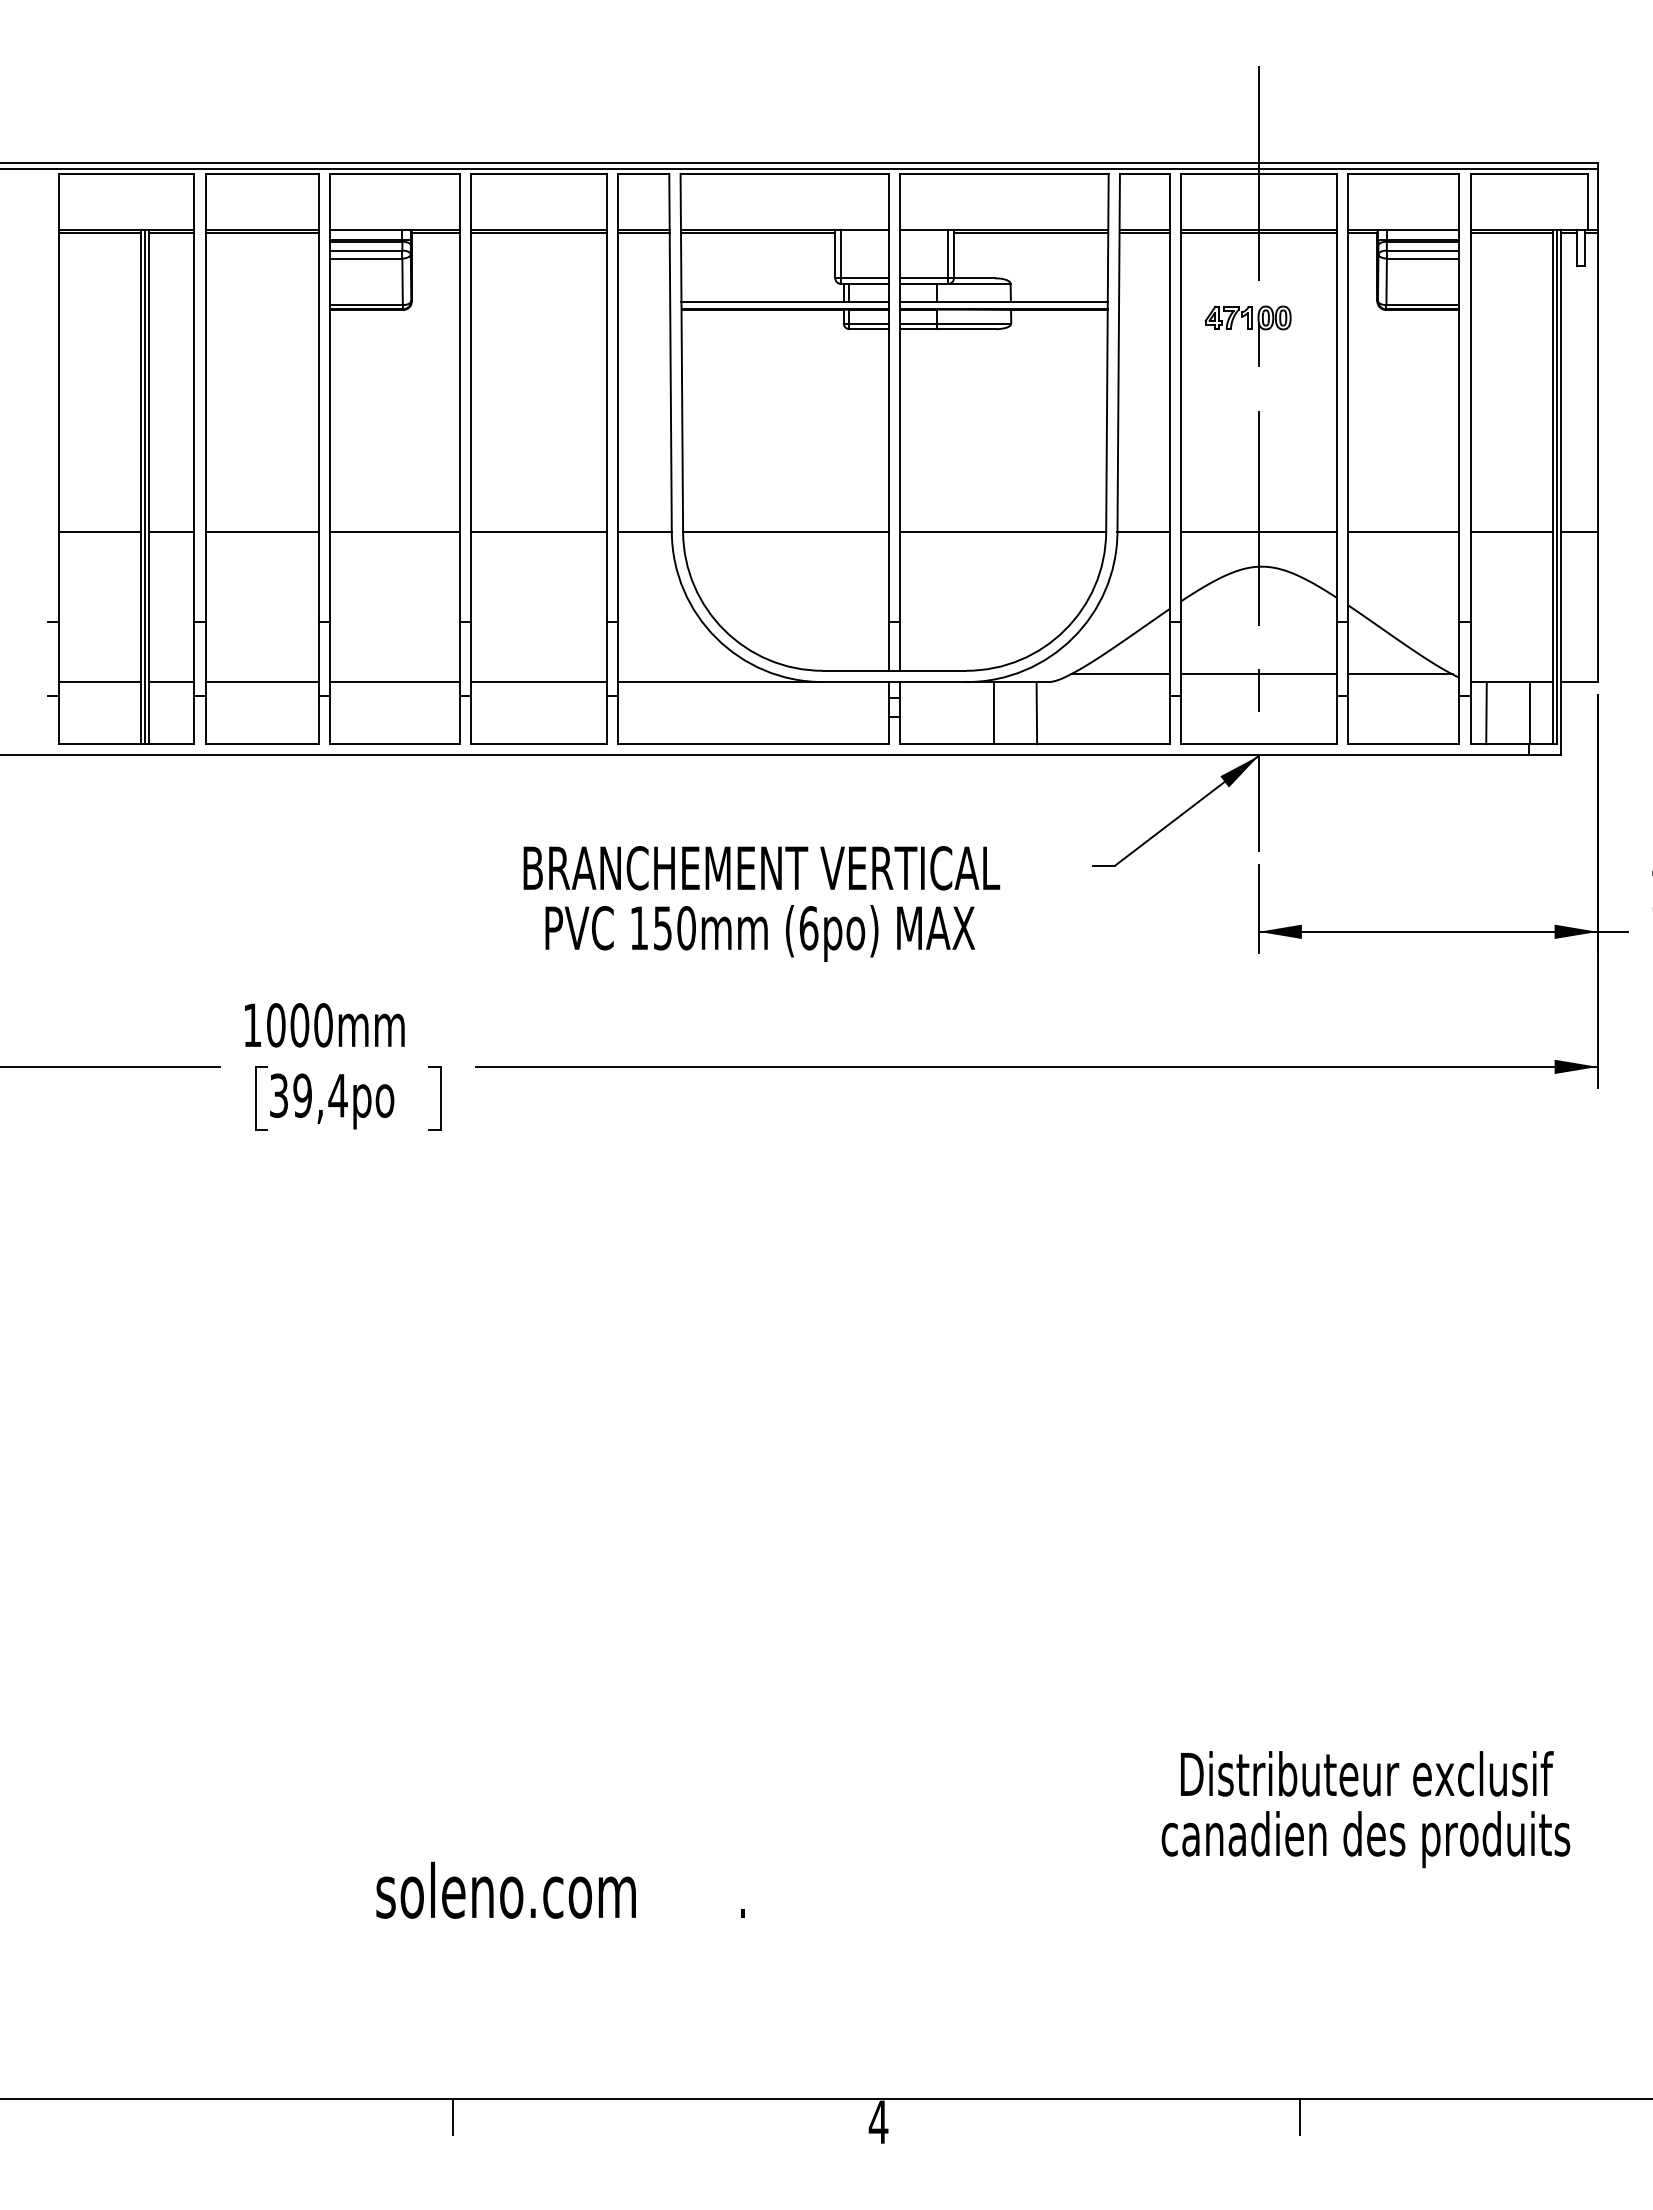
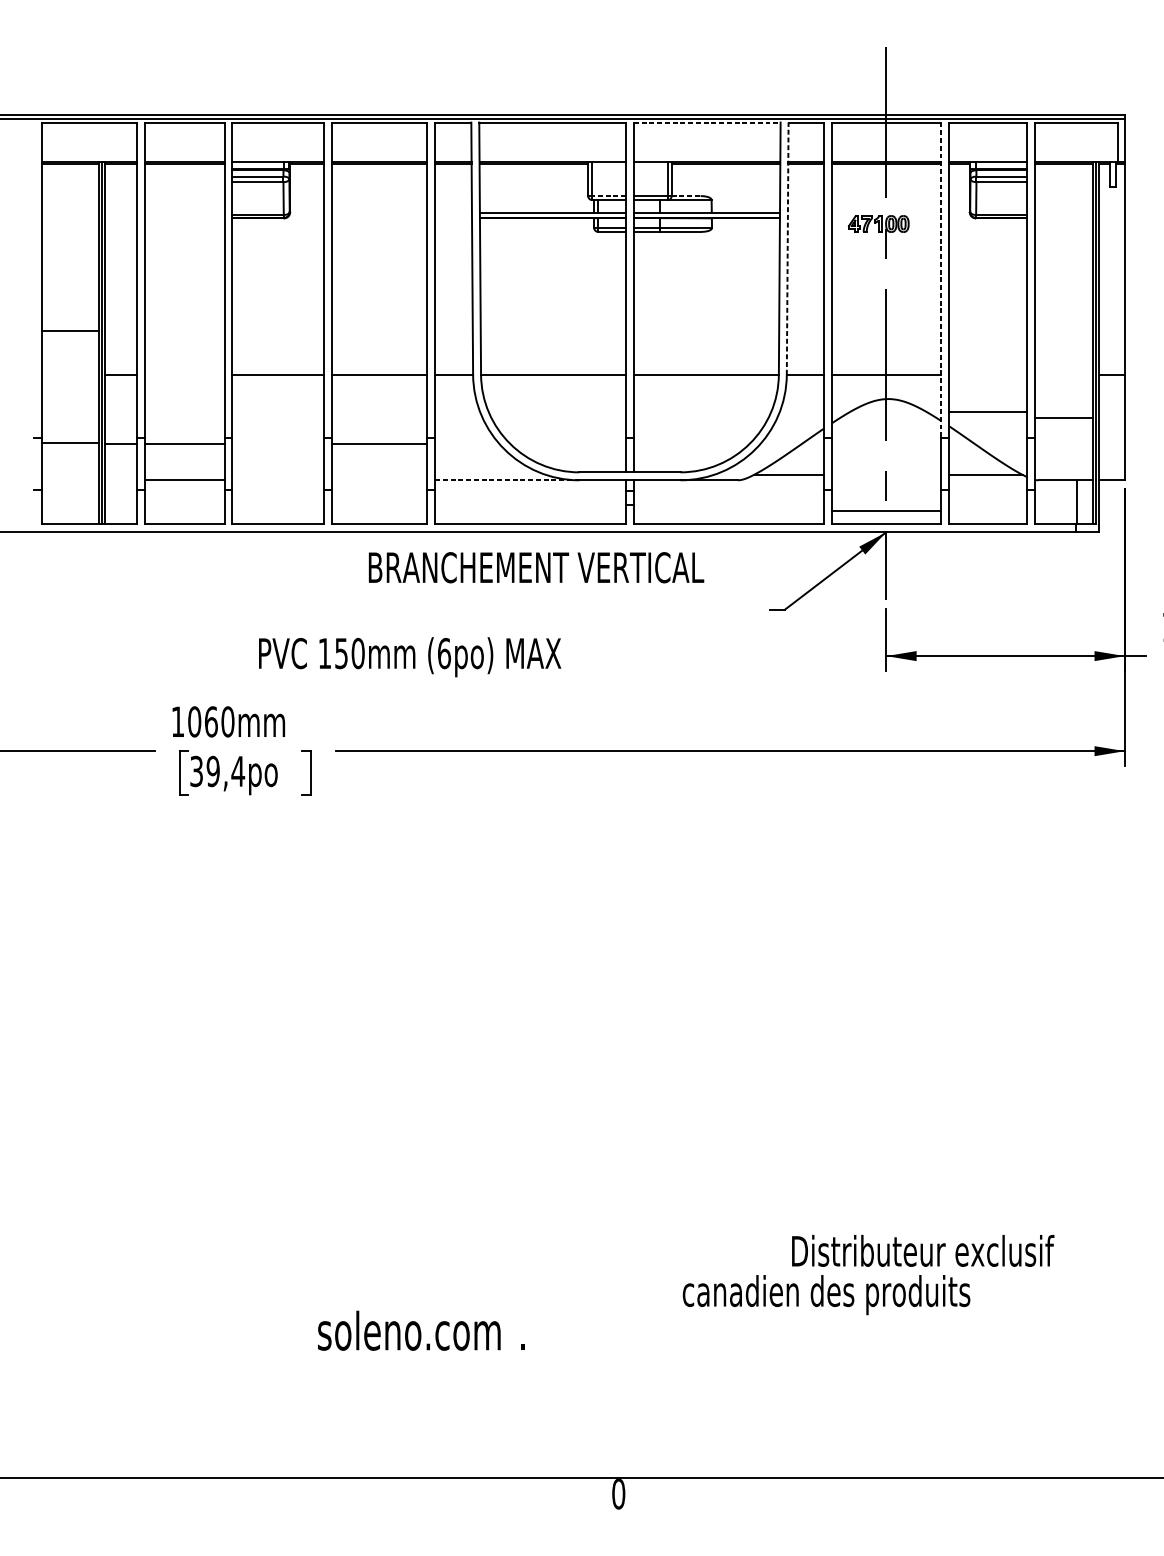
line: (1004, 173) -> (707, 122), solid -> dashed
line: (864, 278) -> (608, 196), solid -> dashed
line: (974, 278) -> (686, 196), solid -> dashed
line: (1118, 352) -> (787, 248), solid -> dashed
line: (1336, 398) -> (940, 280), solid -> dashed
line: (99, 532) -> (70, 331), moved
line: (261, 532) -> (184, 444), moved
line: (1403, 532) -> (988, 412), moved
line: (1511, 532) -> (1064, 417), moved
line: (1258, 674) -> (886, 510), moved
line: (99, 682) -> (70, 443), moved
line: (171, 682) -> (120, 444), moved
line: (394, 682) -> (277, 480), removed
line: (538, 682) -> (379, 444), moved
line: (720, 682) -> (507, 480), solid -> dashed
line: (993, 713) -> (699, 502), removed
line: (1036, 713) -> (729, 502), removed
line: (1486, 713) -> (1046, 502), removed
text: (761, 868) -> (536, 567), moved
text: (760, 933) -> (410, 657), moved
text: (299, 1025) -> (211, 722), 1000mm -> 1060mm
text: (1367, 1773) -> (923, 1250), moved
text: (1365, 1839) -> (826, 1295), moved
text: (505, 1889) -> (408, 1330), moved
line: (452, 2116) -> (318, 1489), removed
line: (1299, 2116) -> (914, 1489), removed
text: (878, 2122) -> (618, 1494), 4 -> 0

